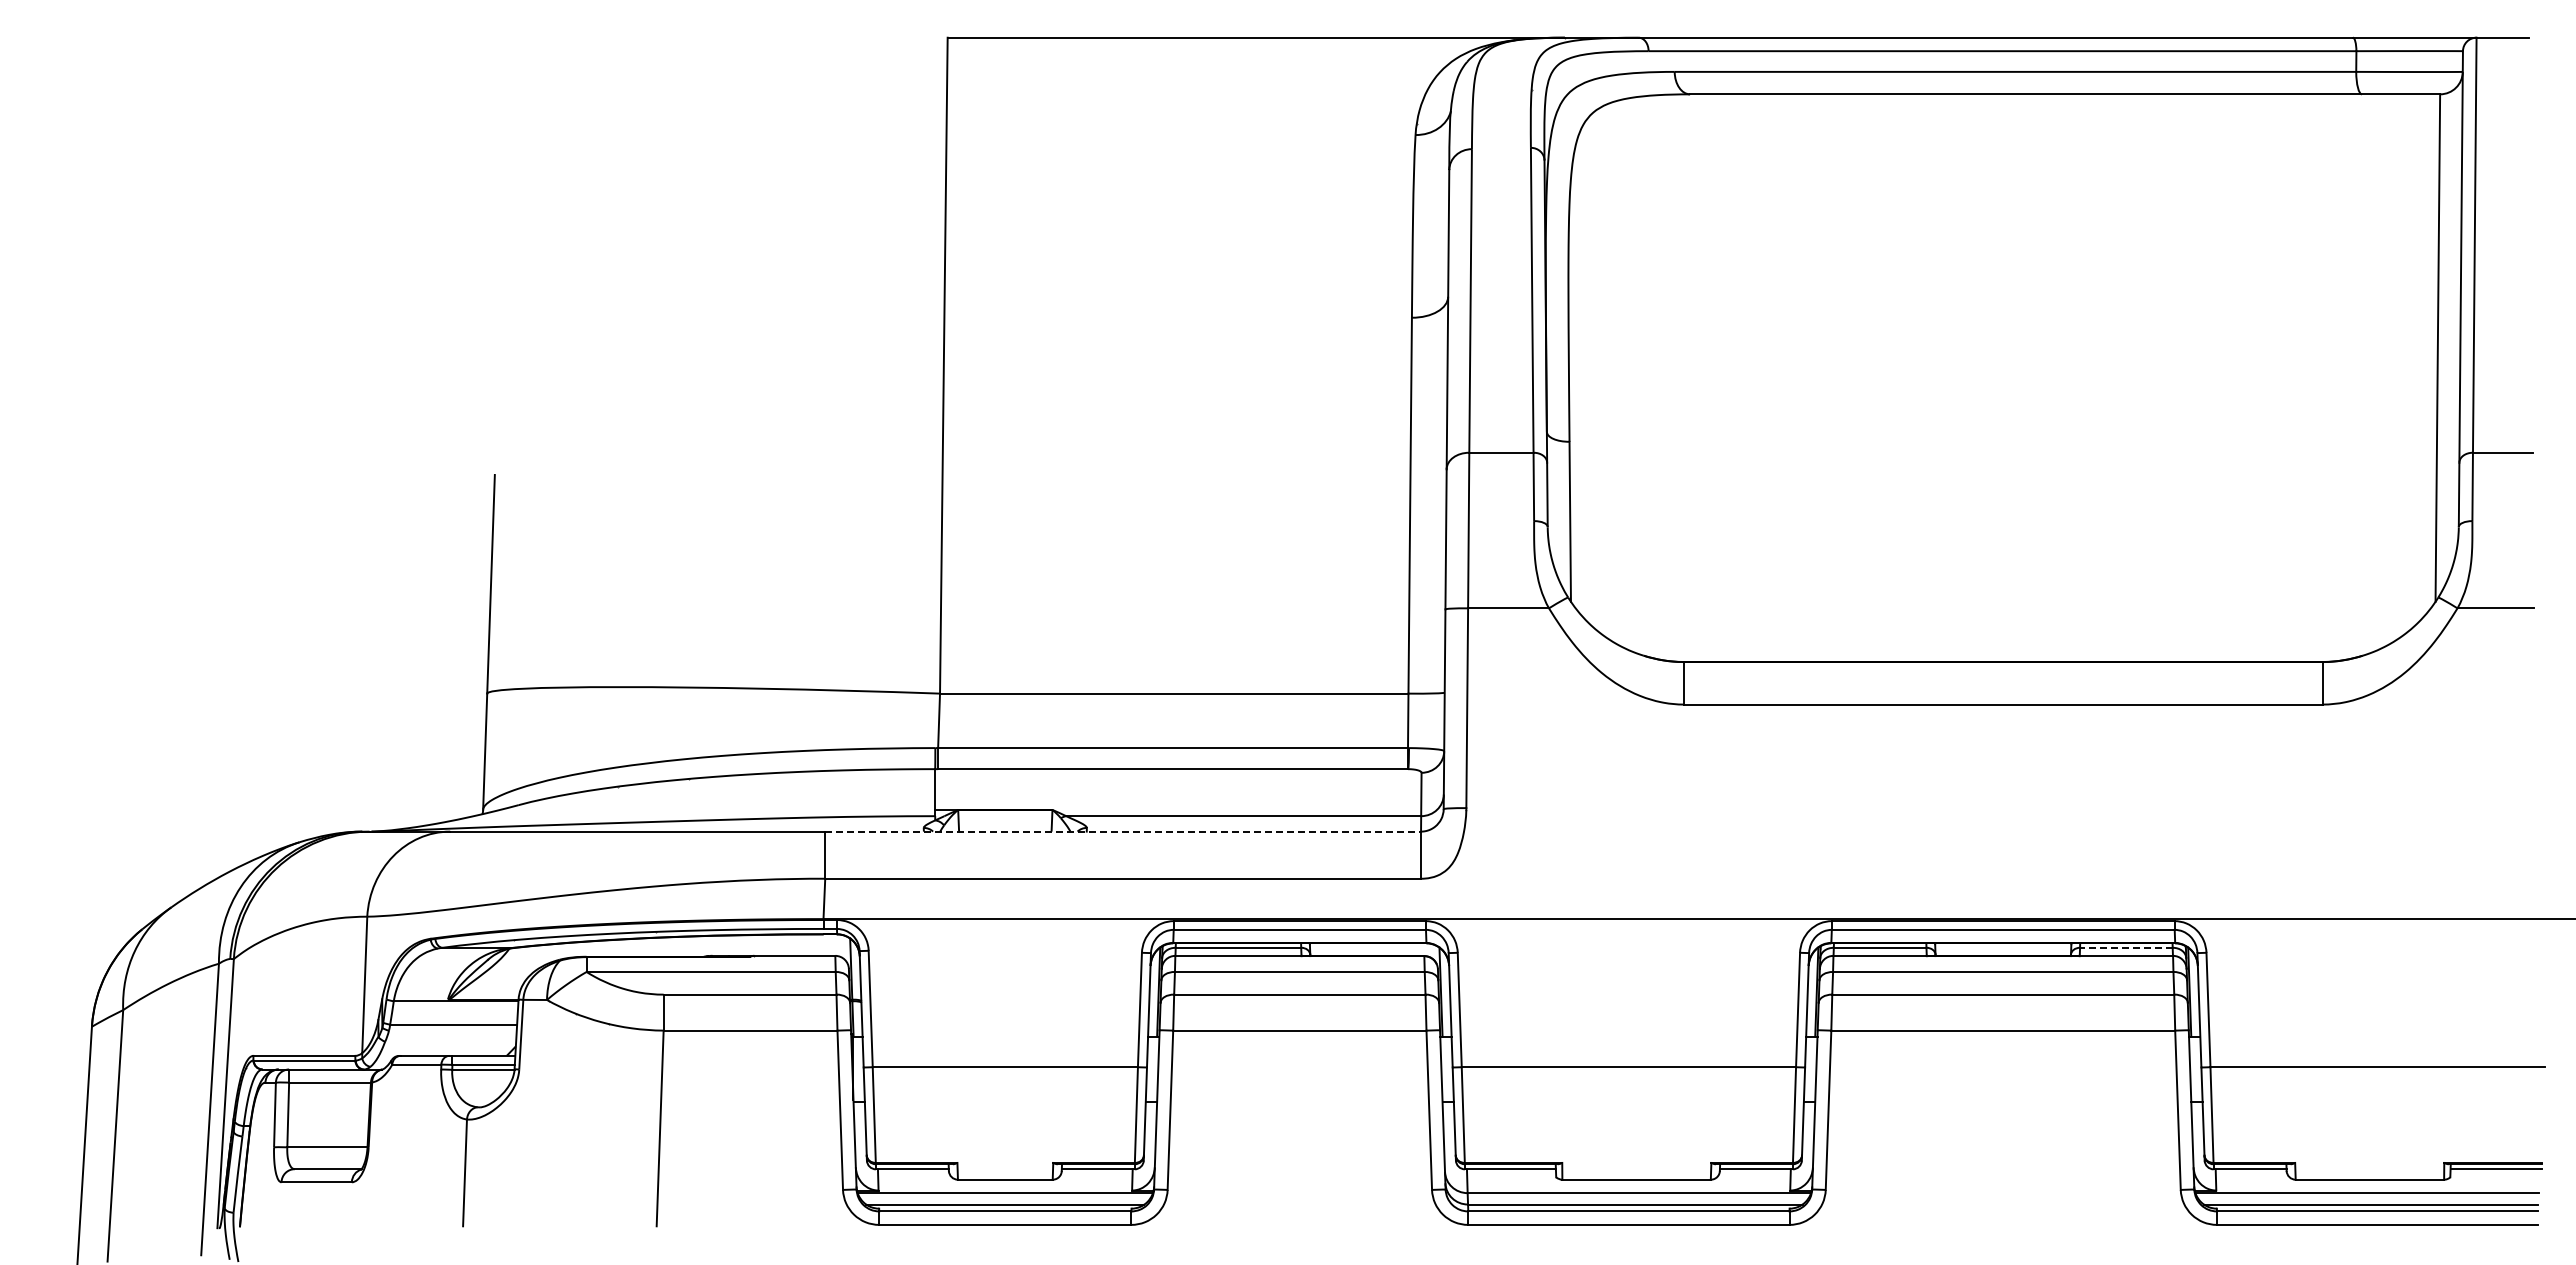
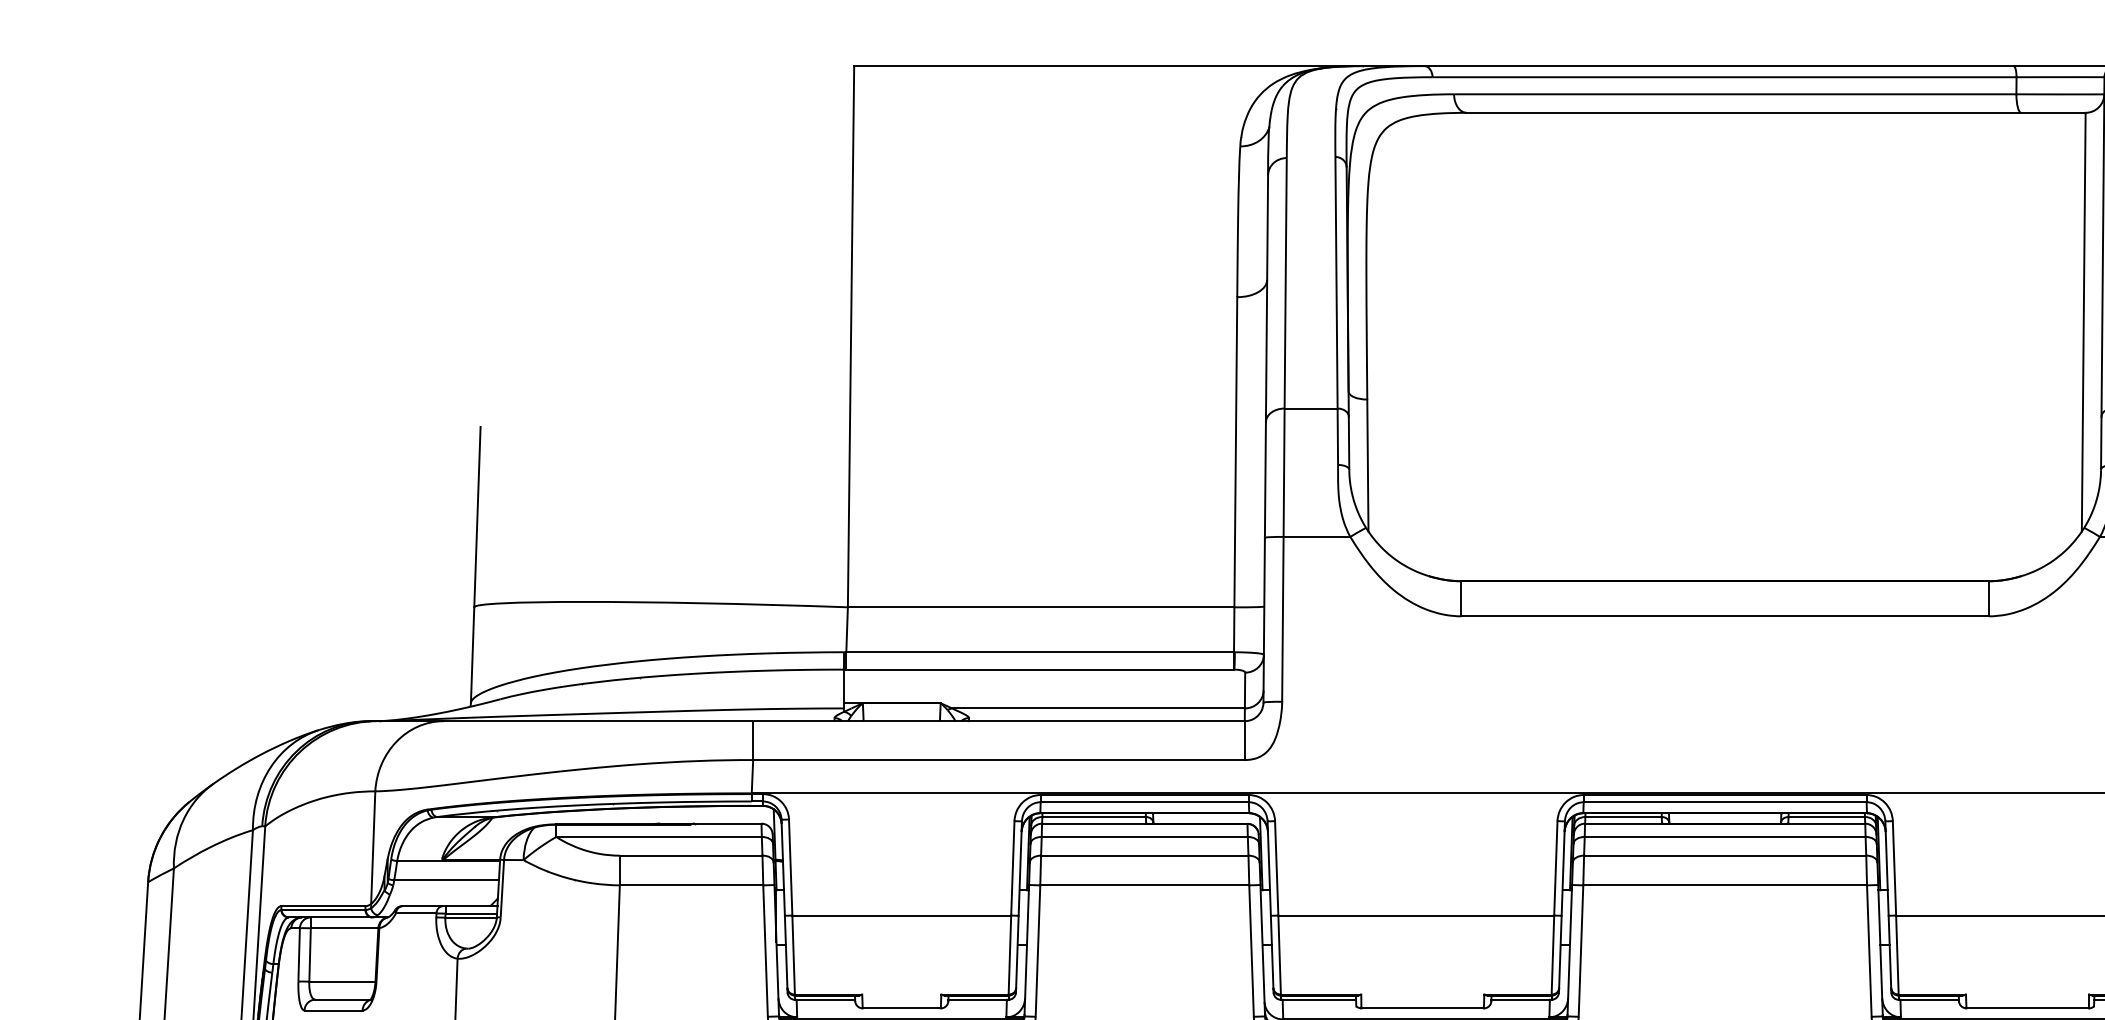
line: (1123, 831) -> (999, 721), dashed -> solid
line: (2125, 947) -> (1826, 816), dashed -> solid

